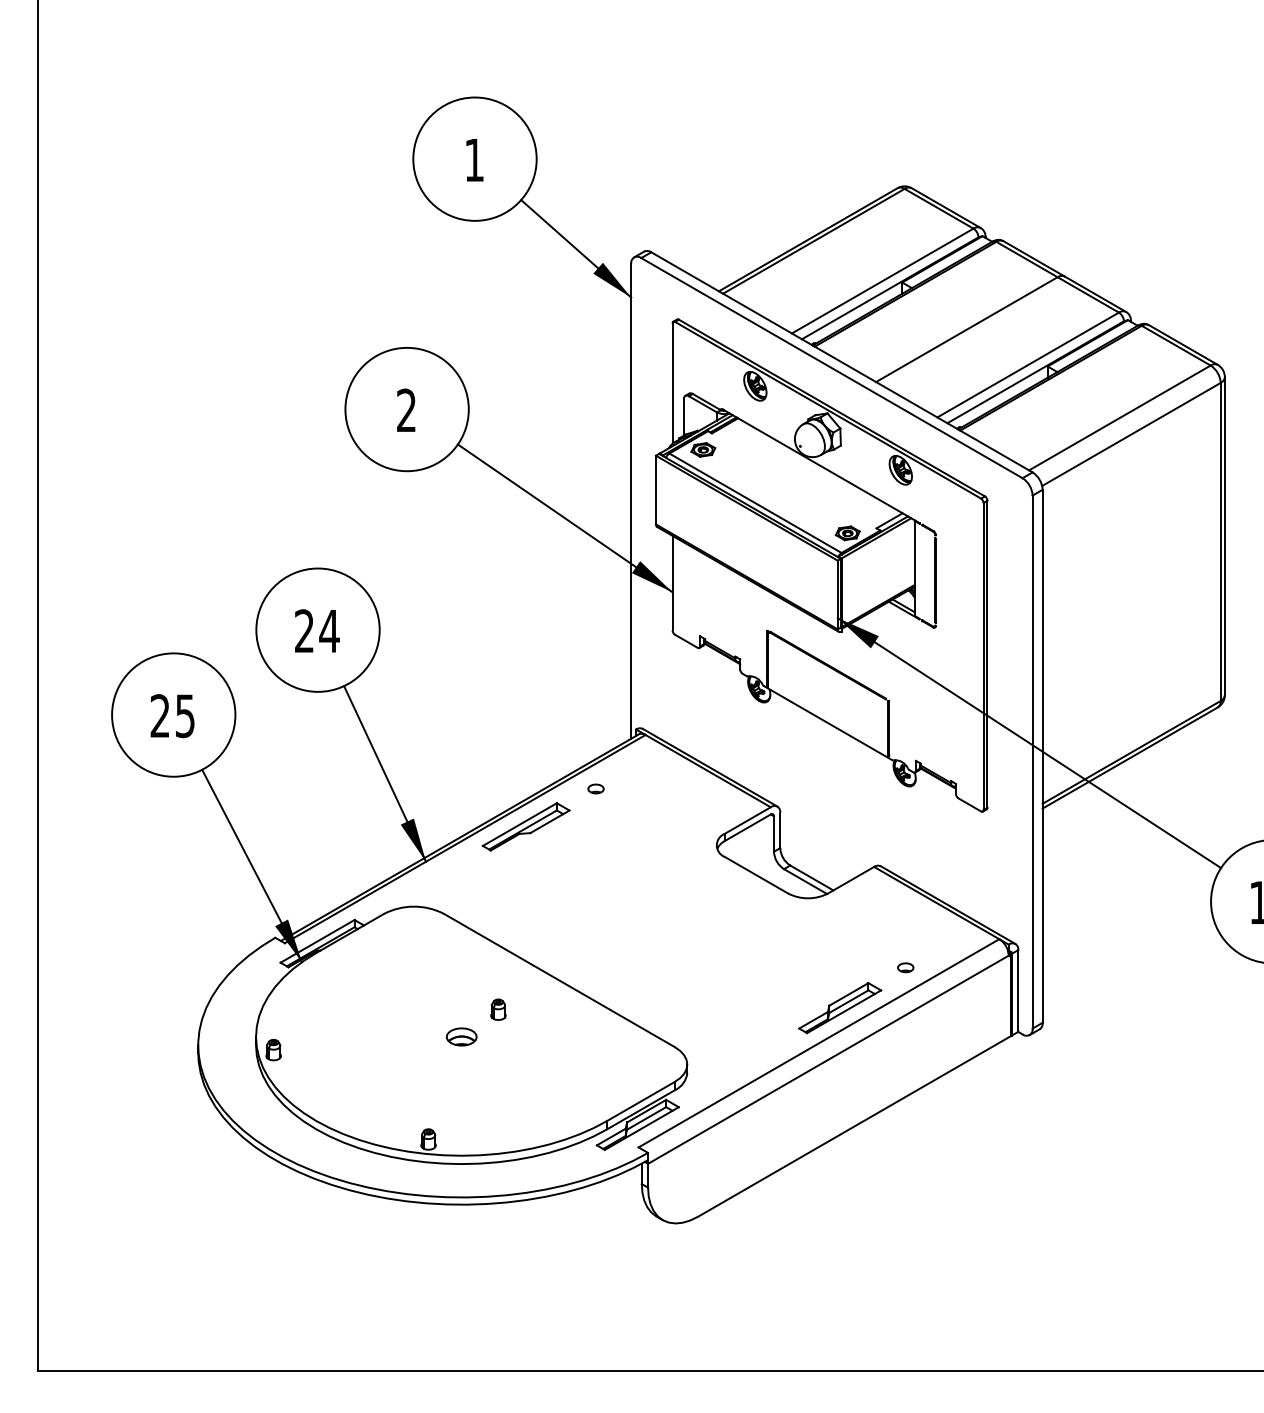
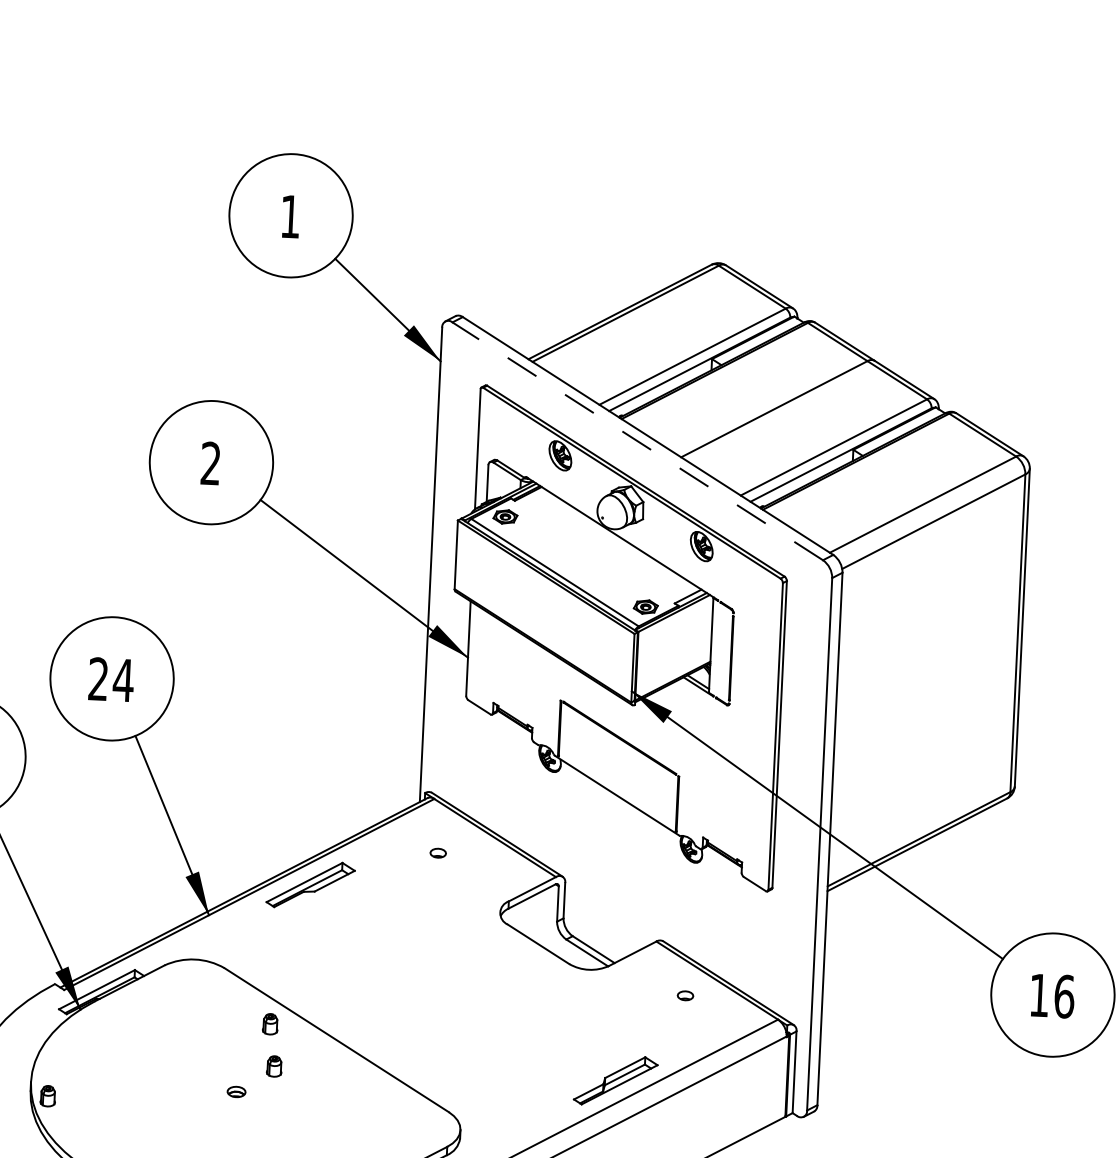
line: (831, 367) -> (637, 440), solid -> dashed
part: (595, 788) -> (437, 852), moved
part: (492, 967) -> (270, 1024), added
part: (905, 967) -> (685, 995), moved
part: (461, 1036) -> (236, 1091), size x0.6

